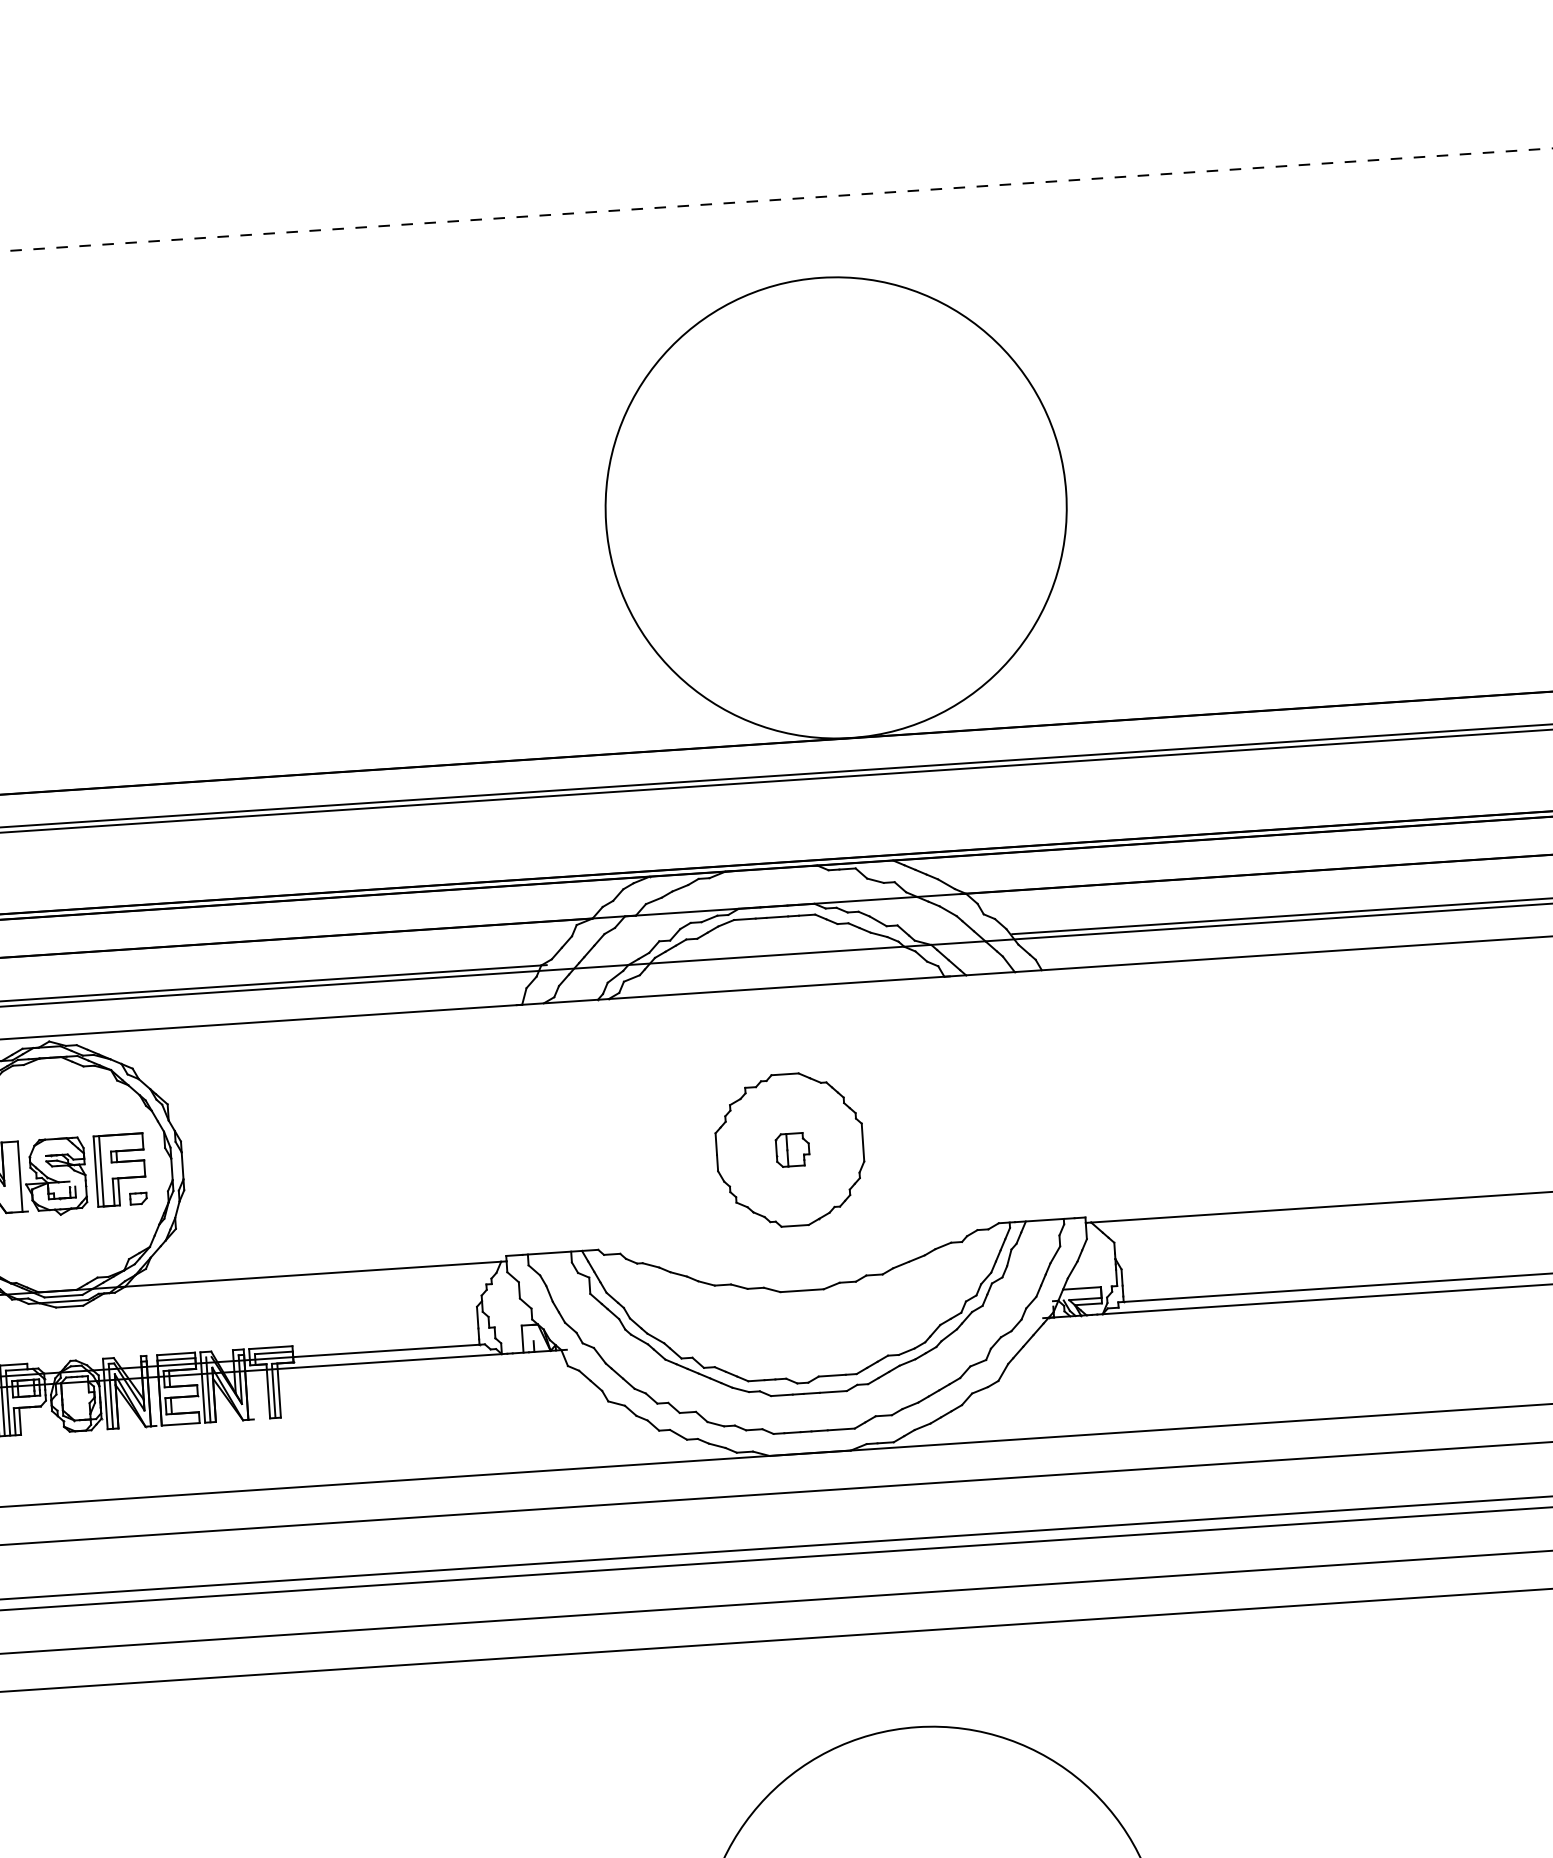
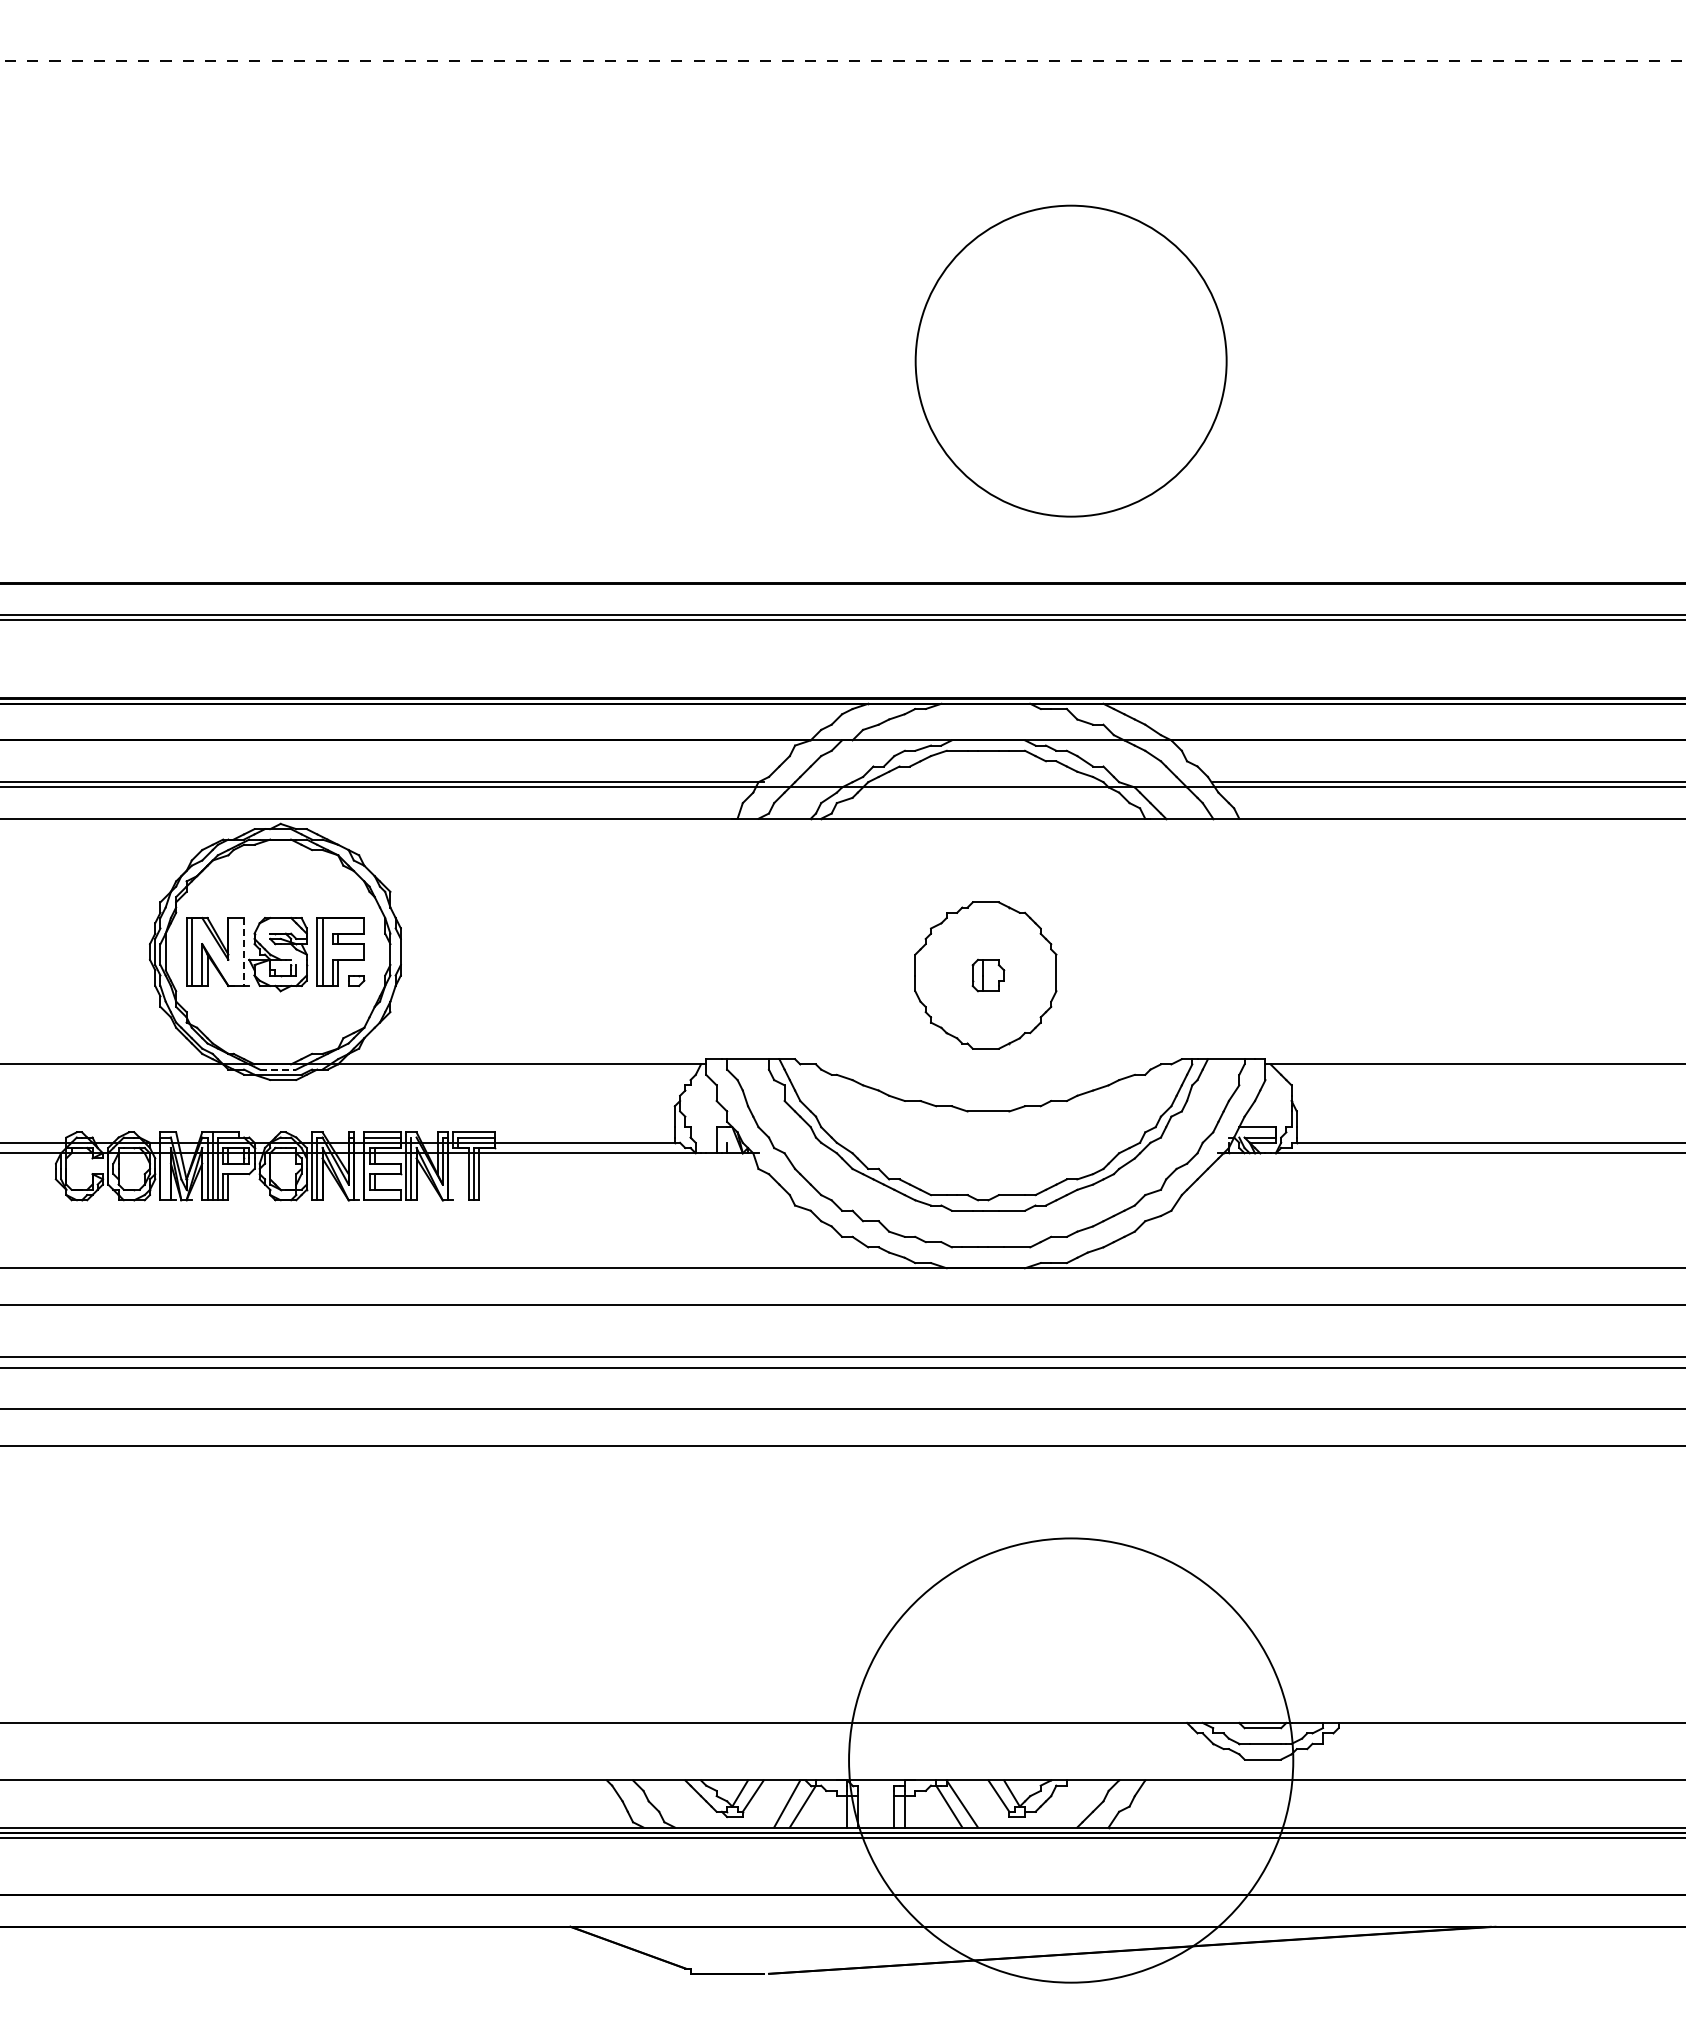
circle: (836, 508) -> (1071, 361), size x0.7
line: (20, 1176) -> (244, 951), solid -> dashed
line: (63, 1296) -> (278, 1069), solid -> dashed

